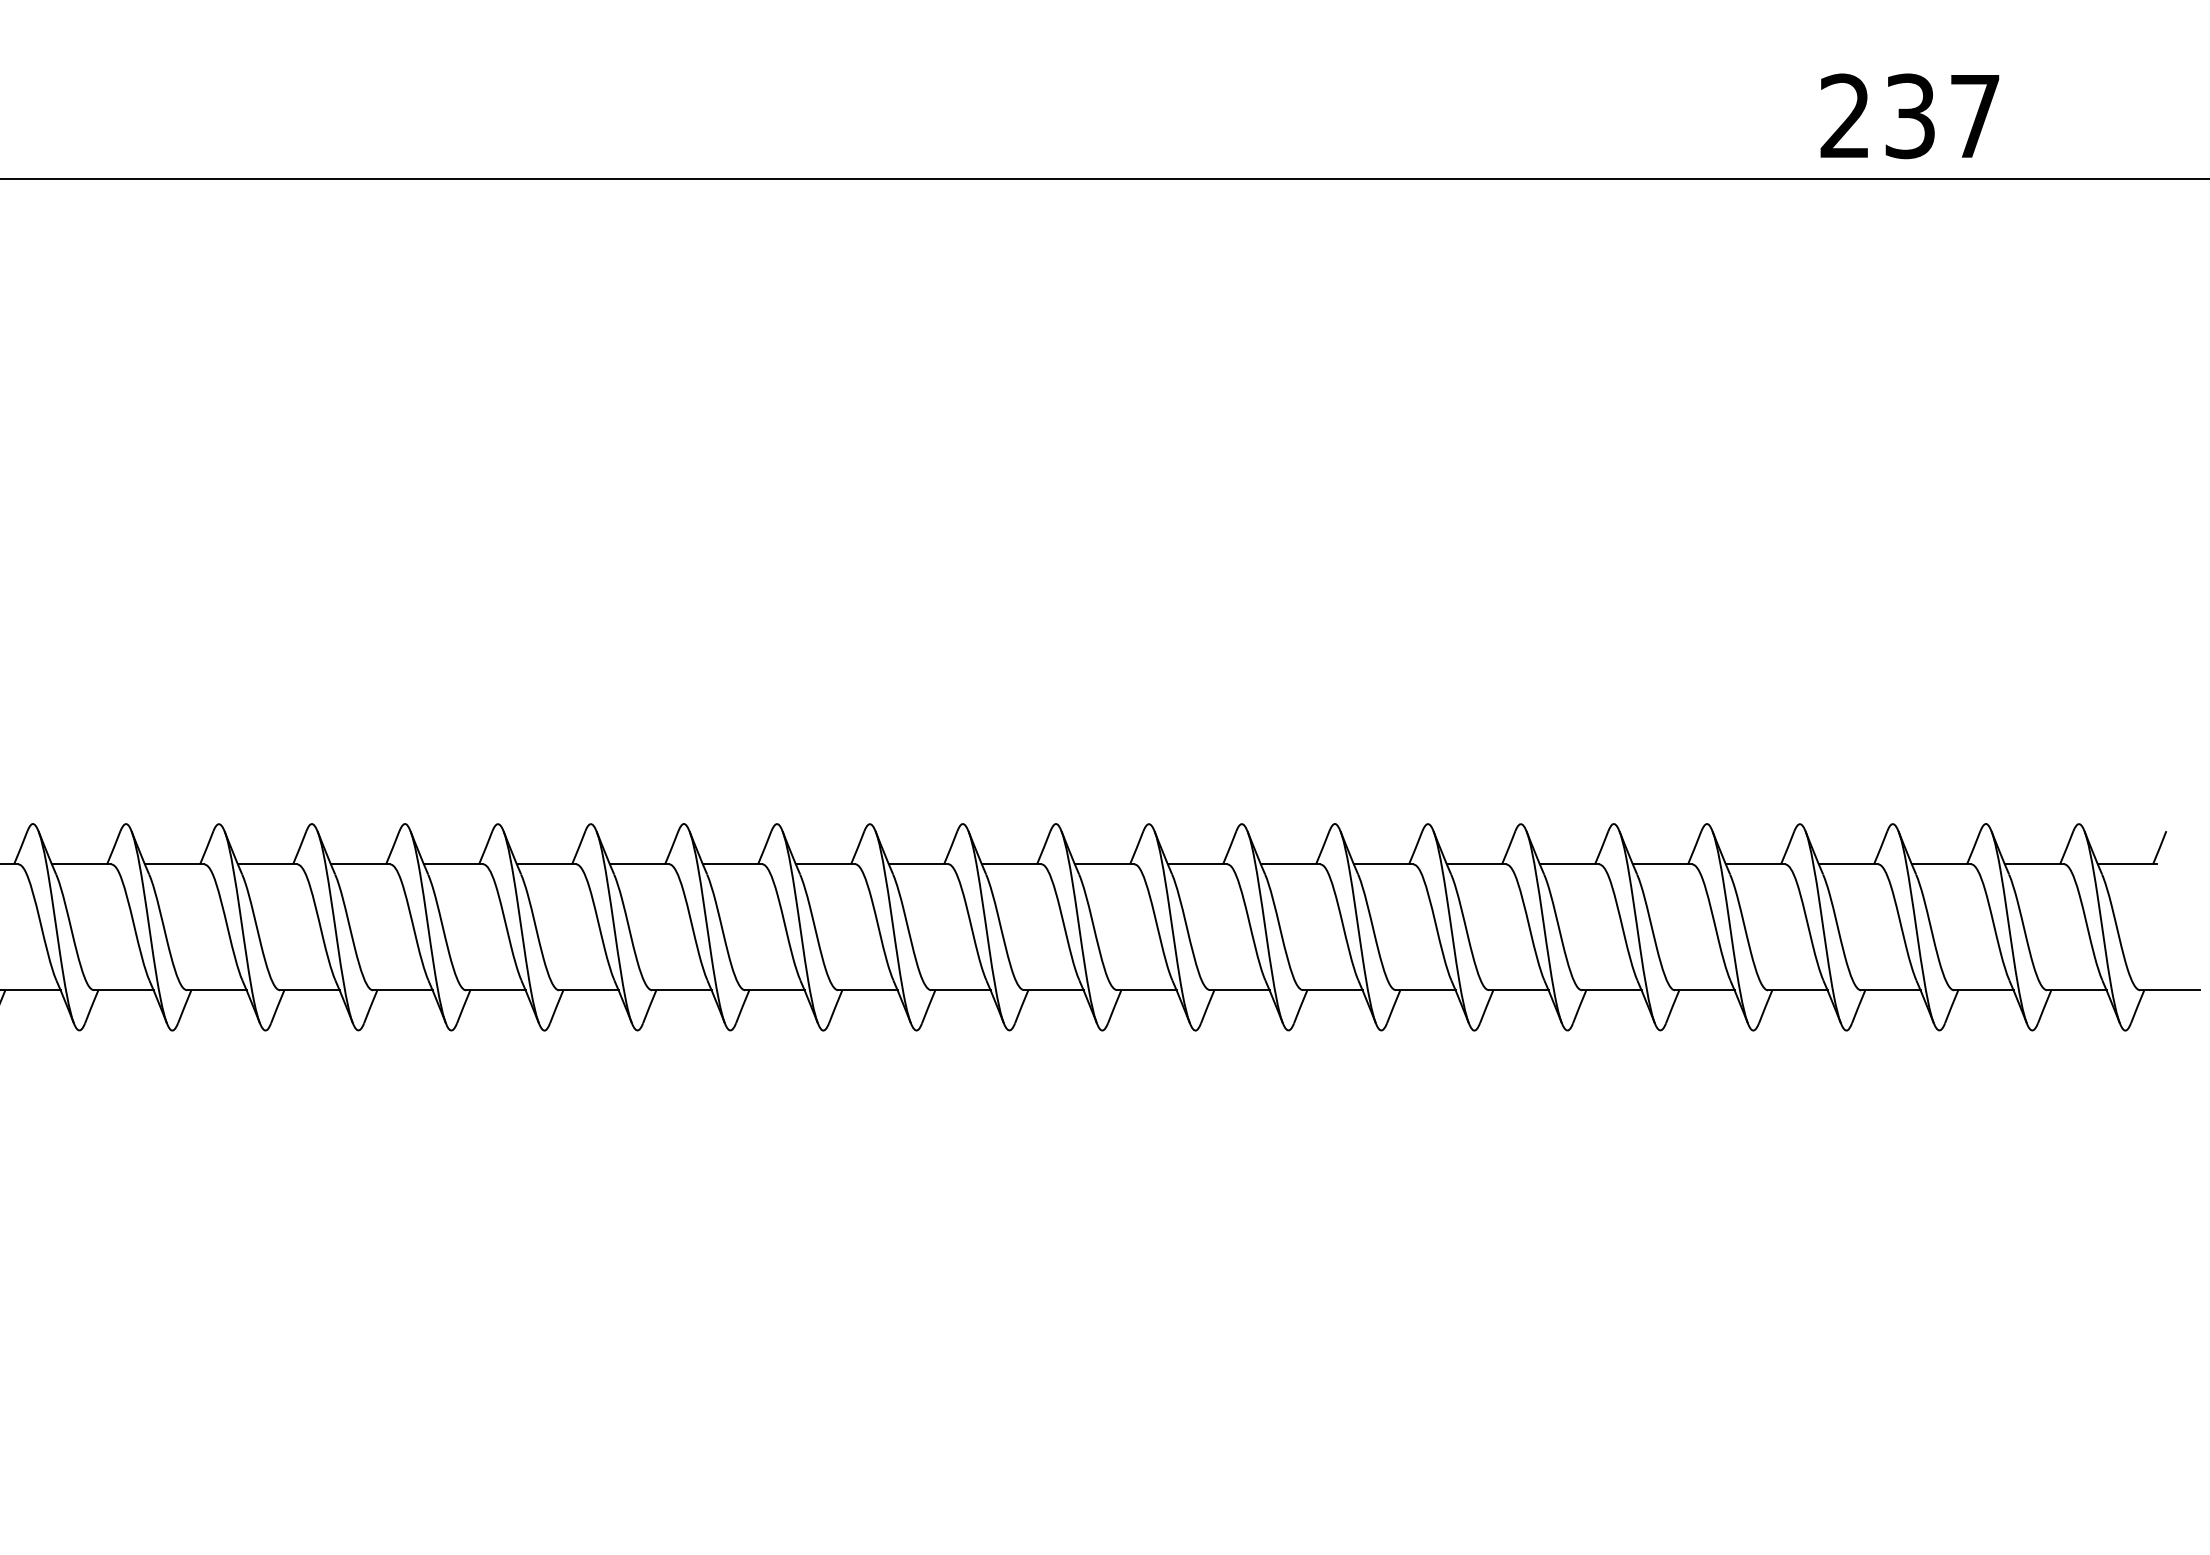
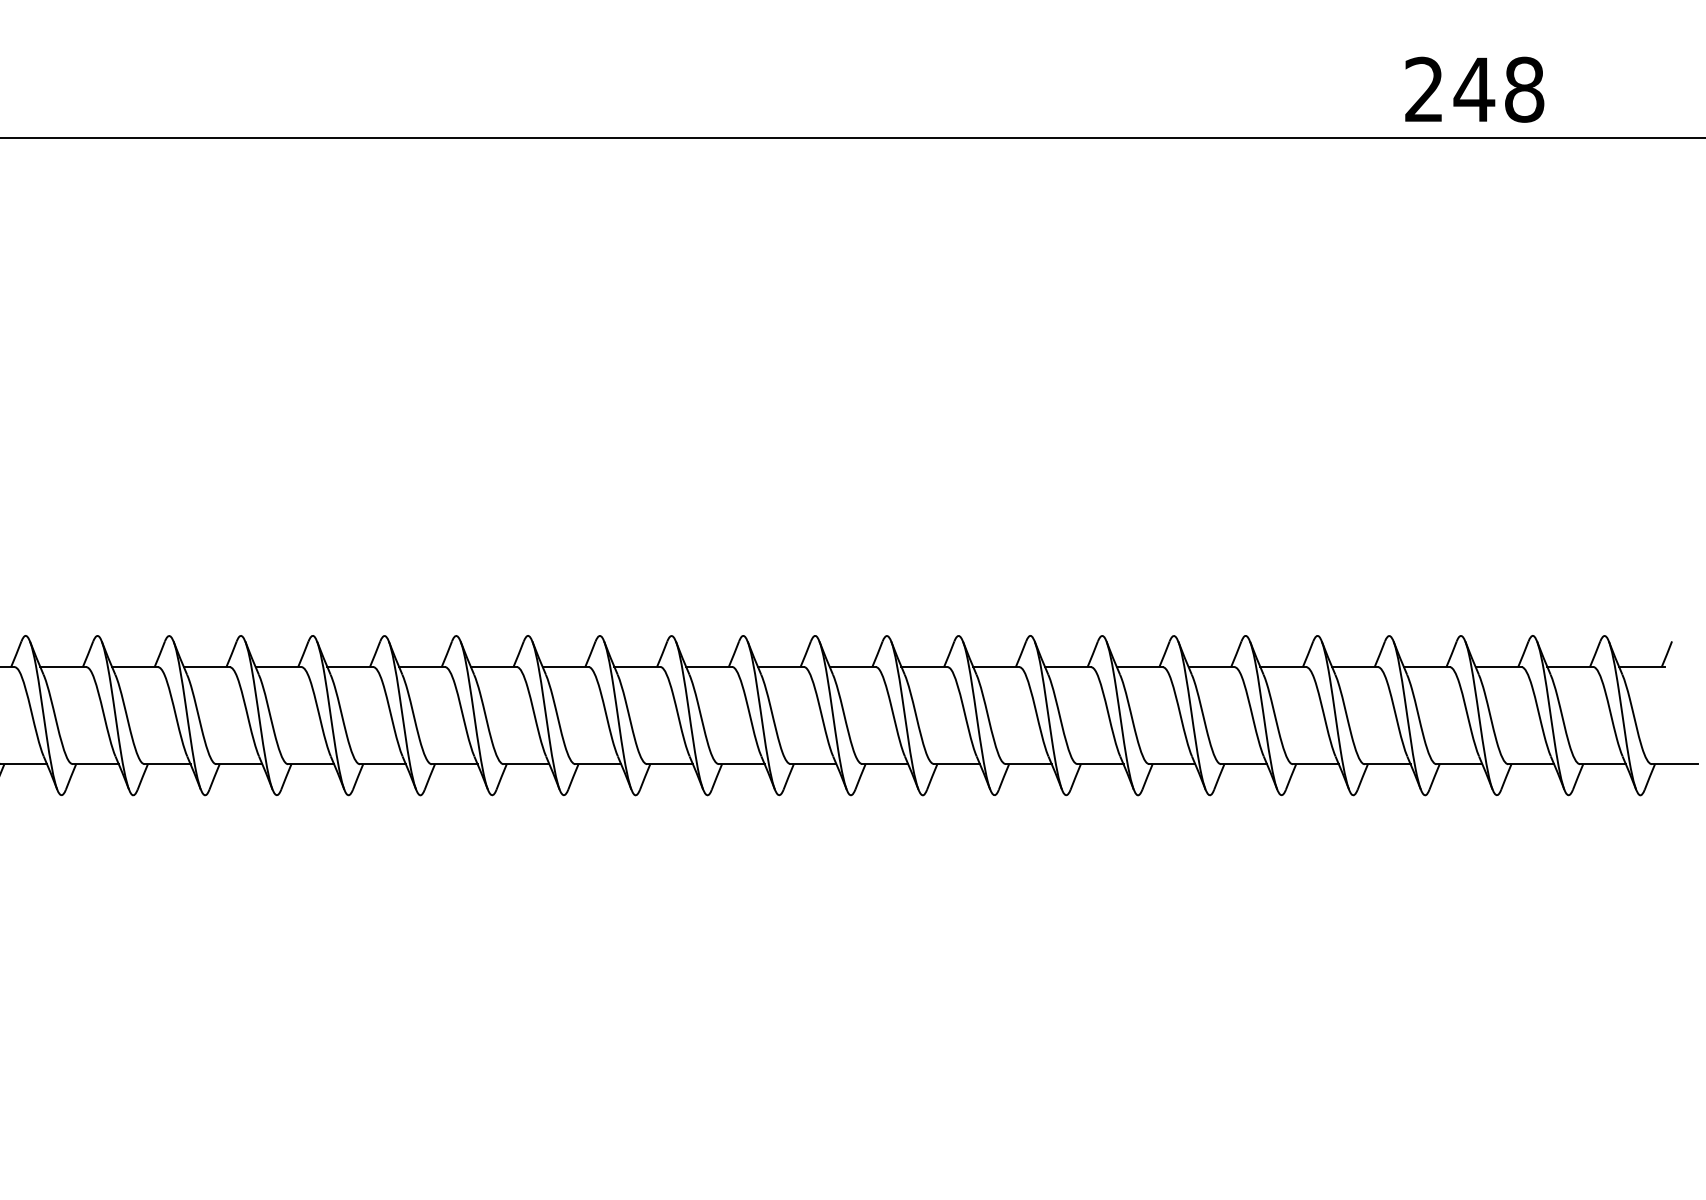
text: (1941, 116) -> (1498, 89), 237 -> 248

